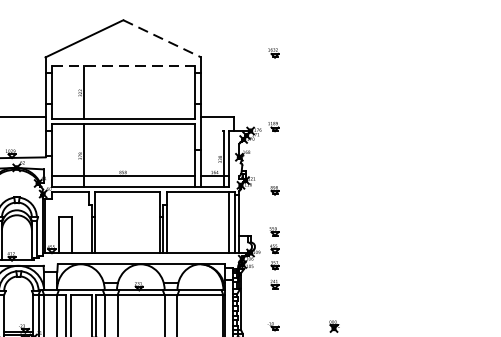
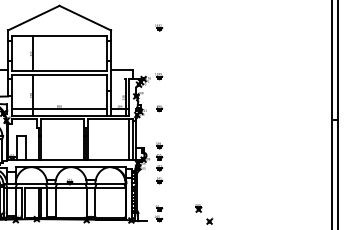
line: (162, 39) -> (85, 18), dashed -> solid
line: (124, 66) -> (60, 36), dashed -> solid
part: (274, 190) -> (159, 108), moved

